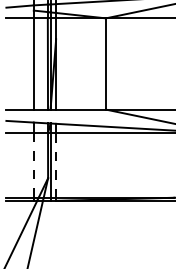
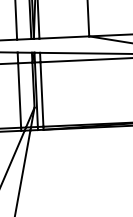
line: (56, 165) -> (42, 94), dashed -> solid
line: (33, 166) -> (19, 96), dashed -> solid

